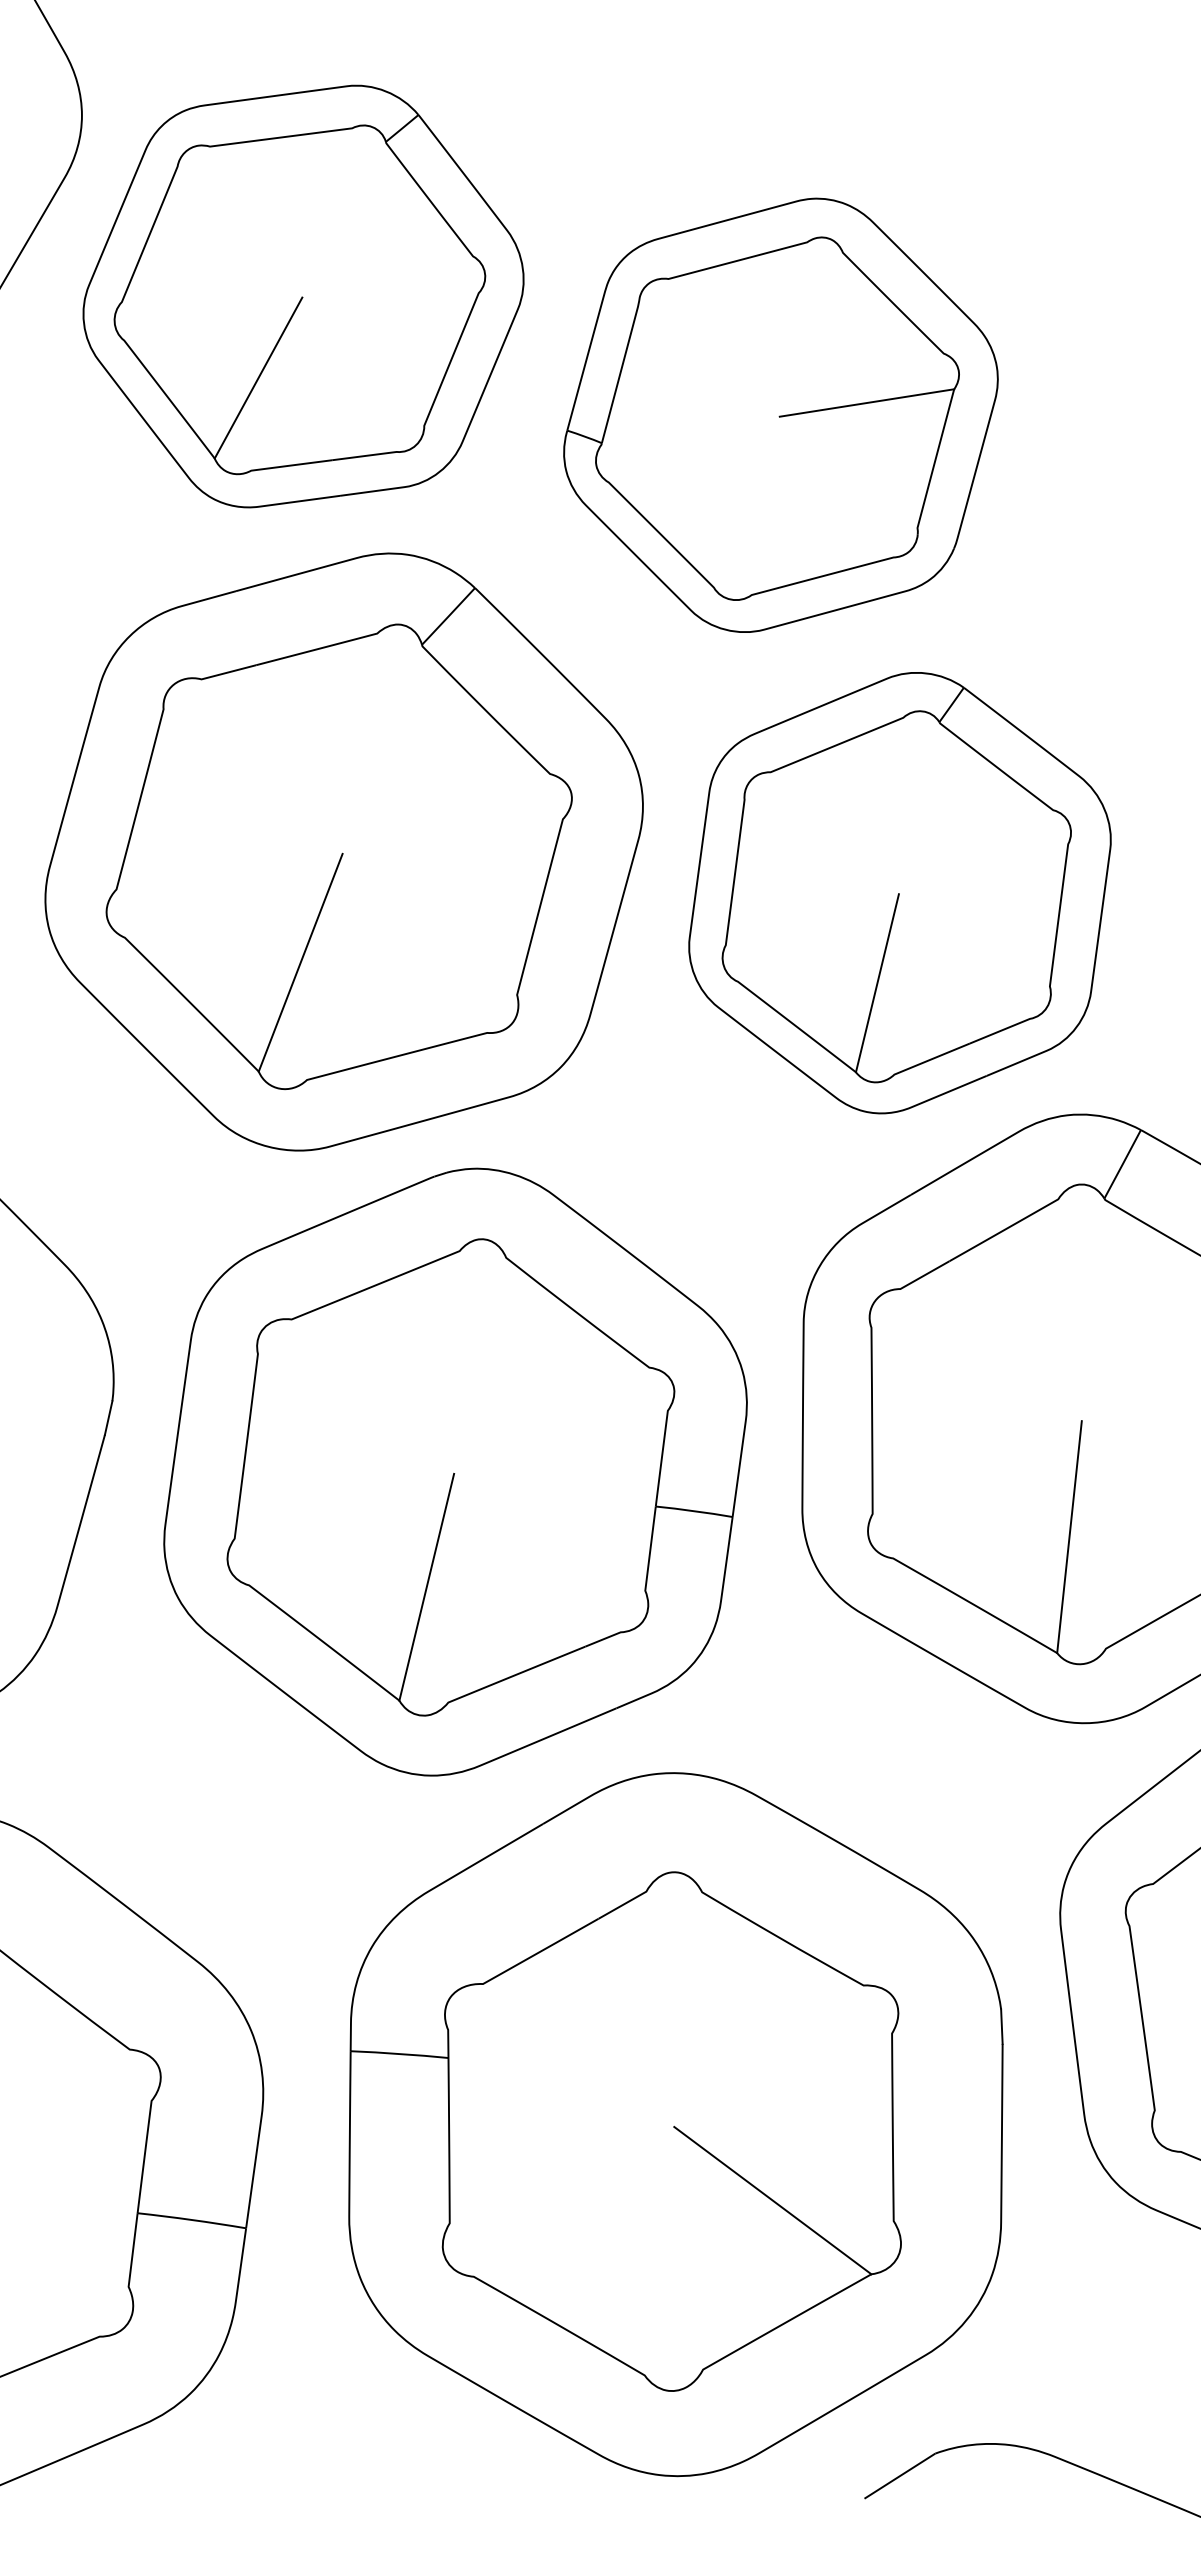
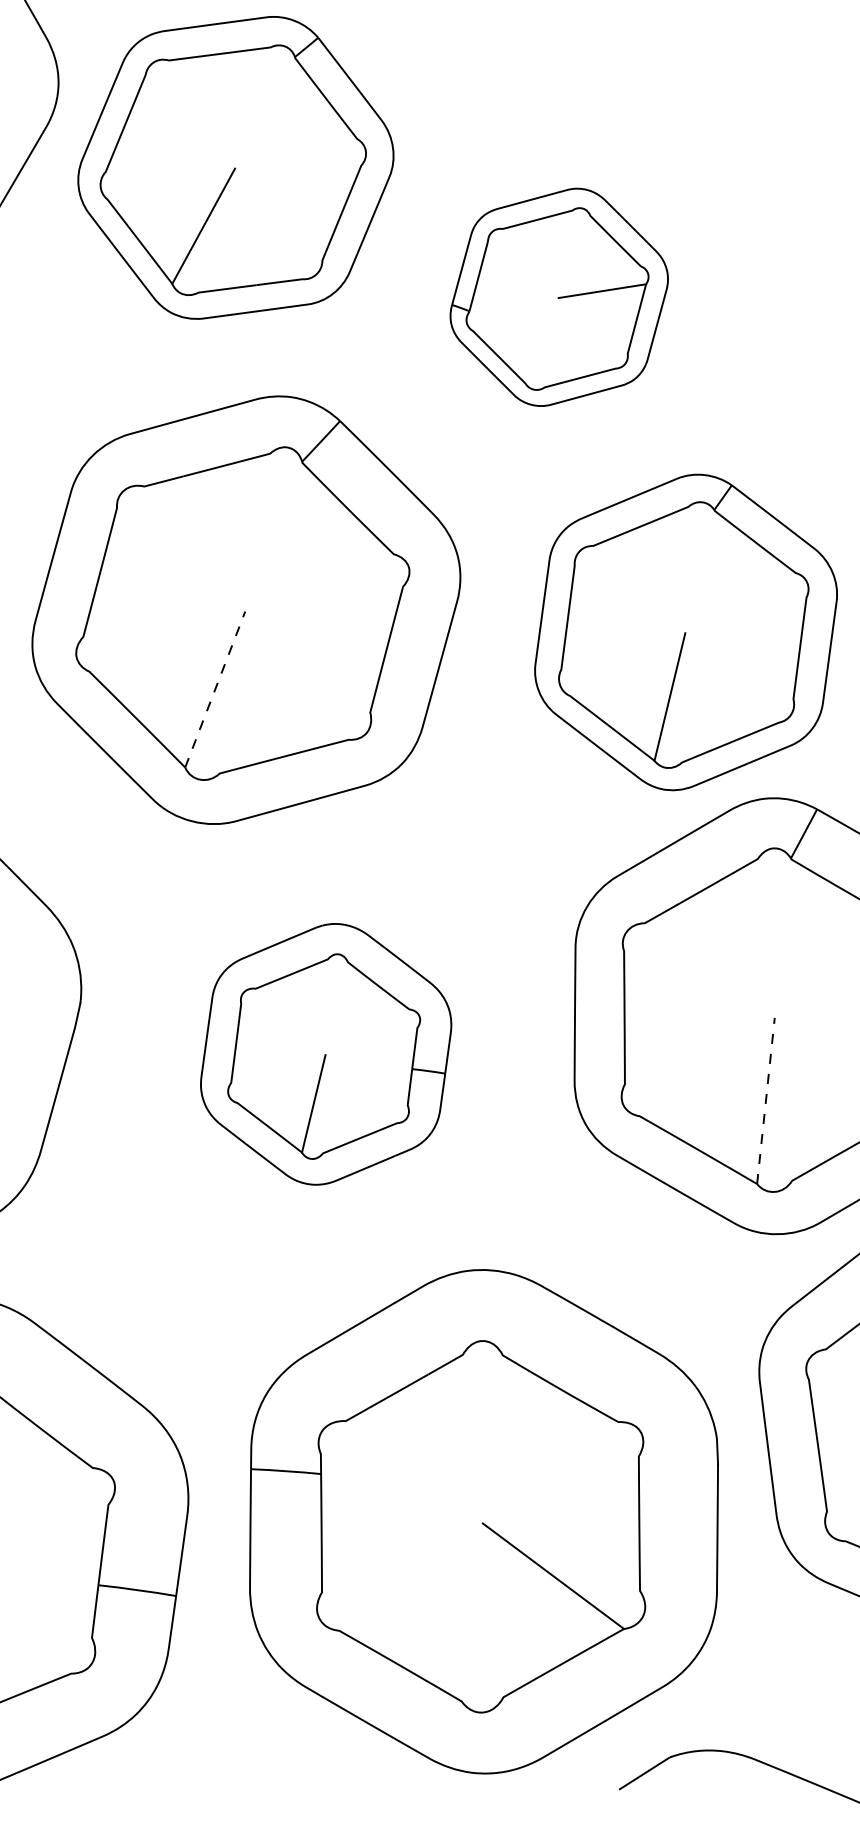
part: (303, 296) -> (235, 167), moved
part: (780, 414) -> (558, 296), size x0.7
part: (899, 893) -> (685, 632), moved
line: (300, 962) -> (215, 689), solid -> dashed
part: (455, 1471) -> (326, 1053), size x0.6
line: (1069, 1537) -> (765, 1101), solid -> dashed

